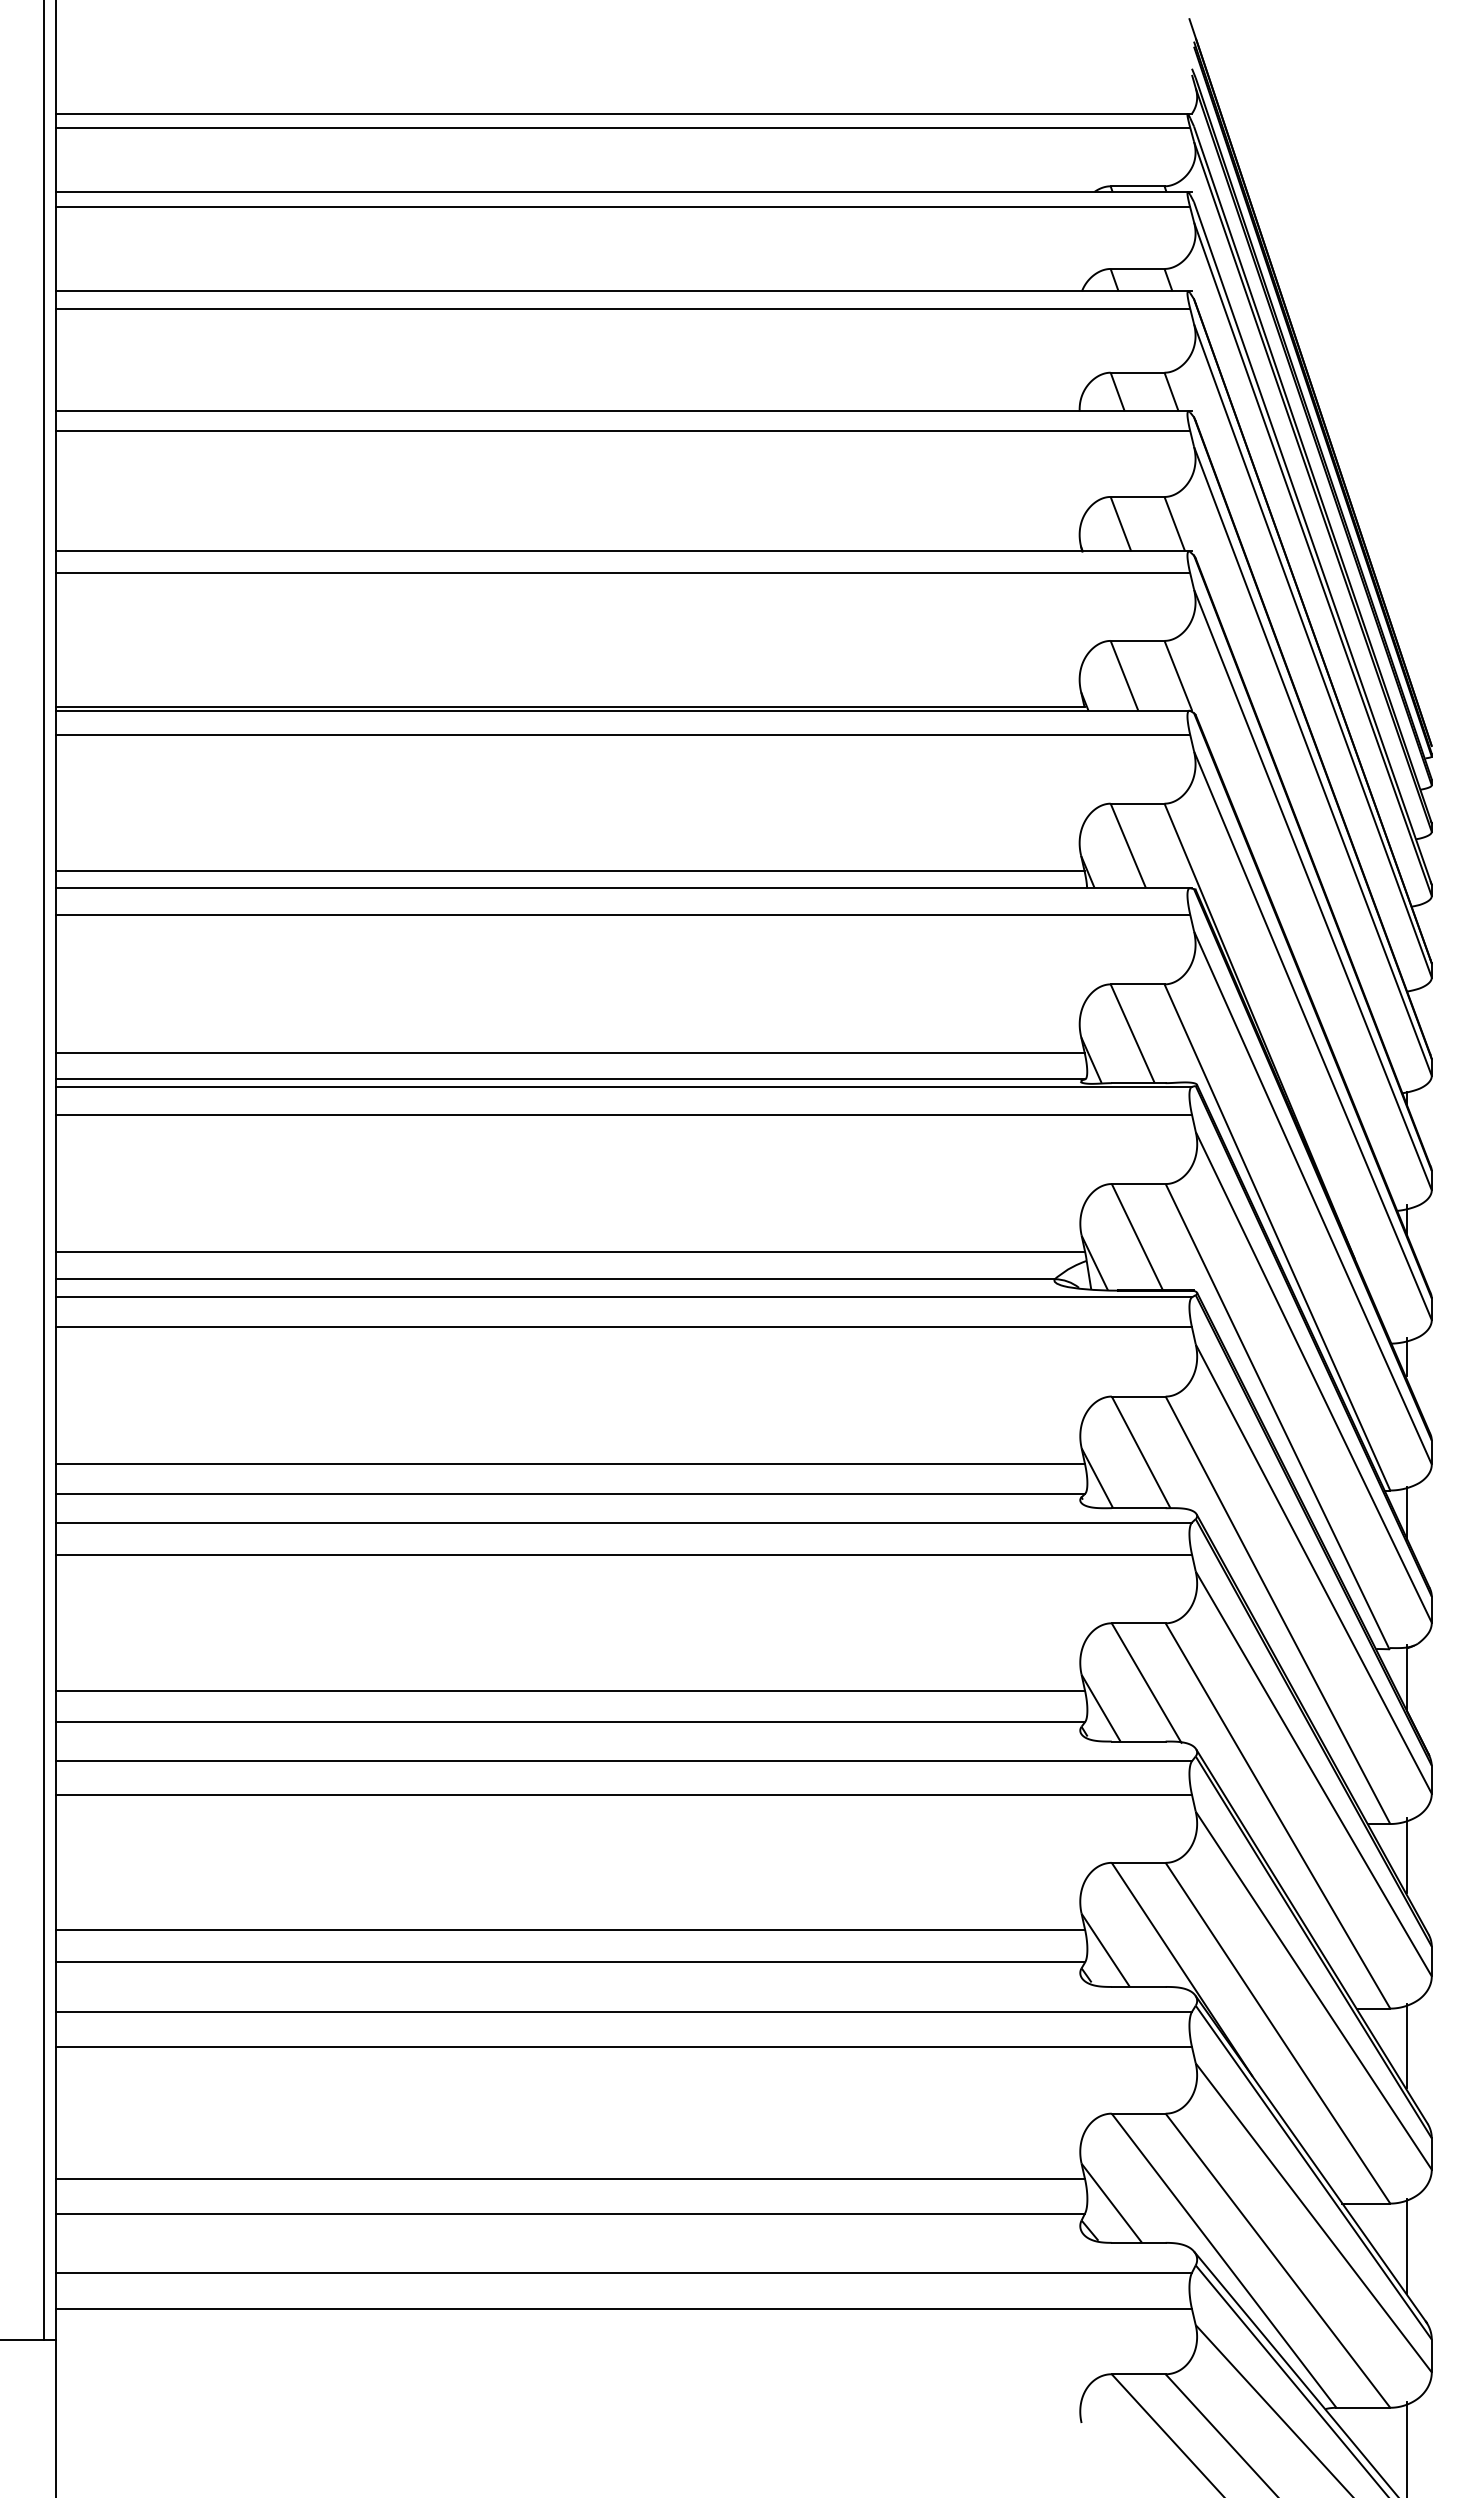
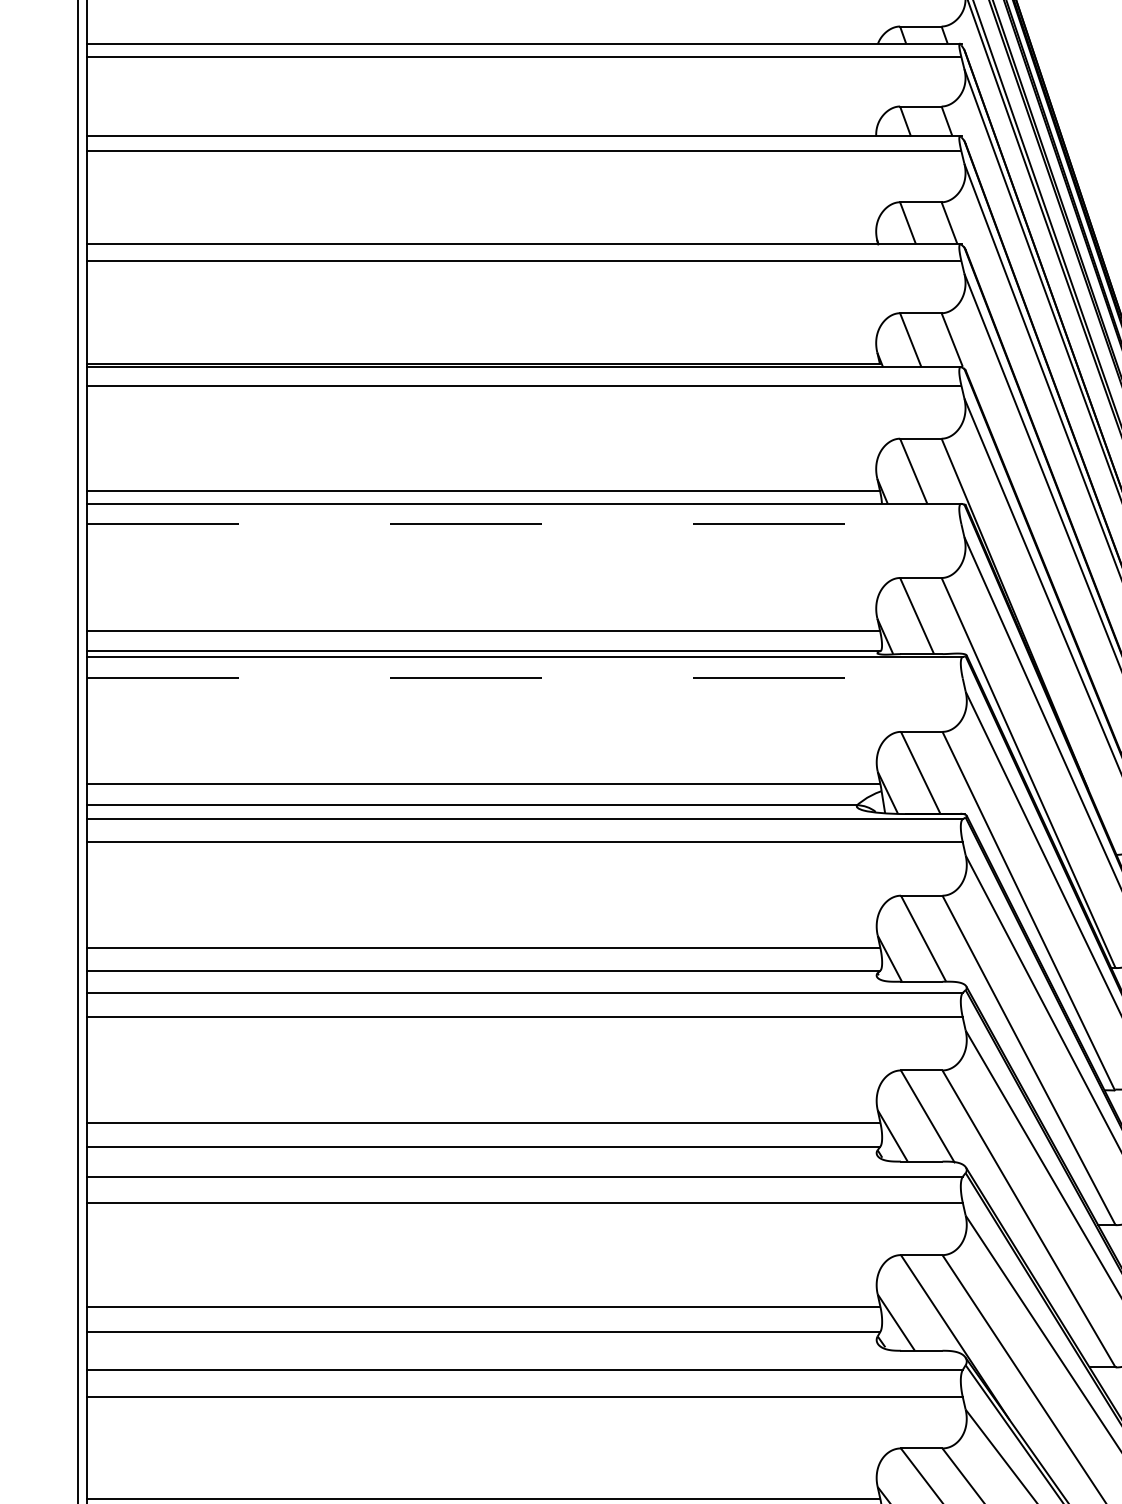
line: (623, 914) -> (524, 524), solid -> dashed
line: (624, 1114) -> (525, 678), solid -> dashed

